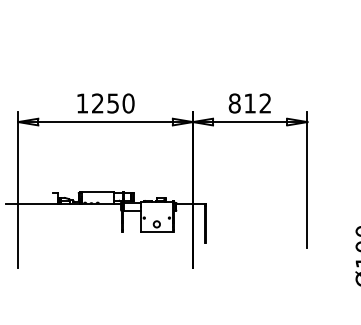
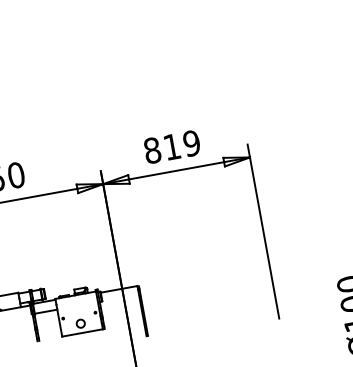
text: (265, 103) -> (191, 143), 812 -> 819

